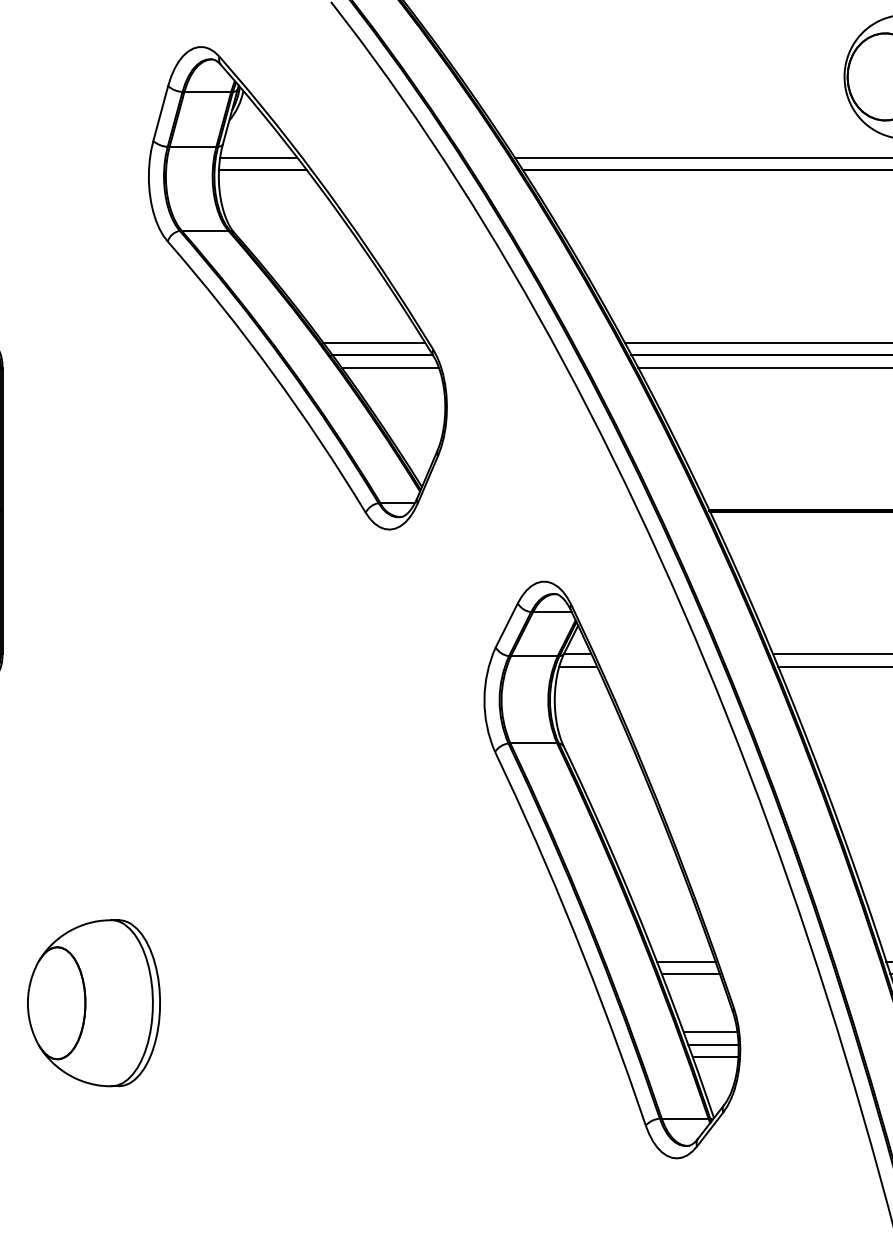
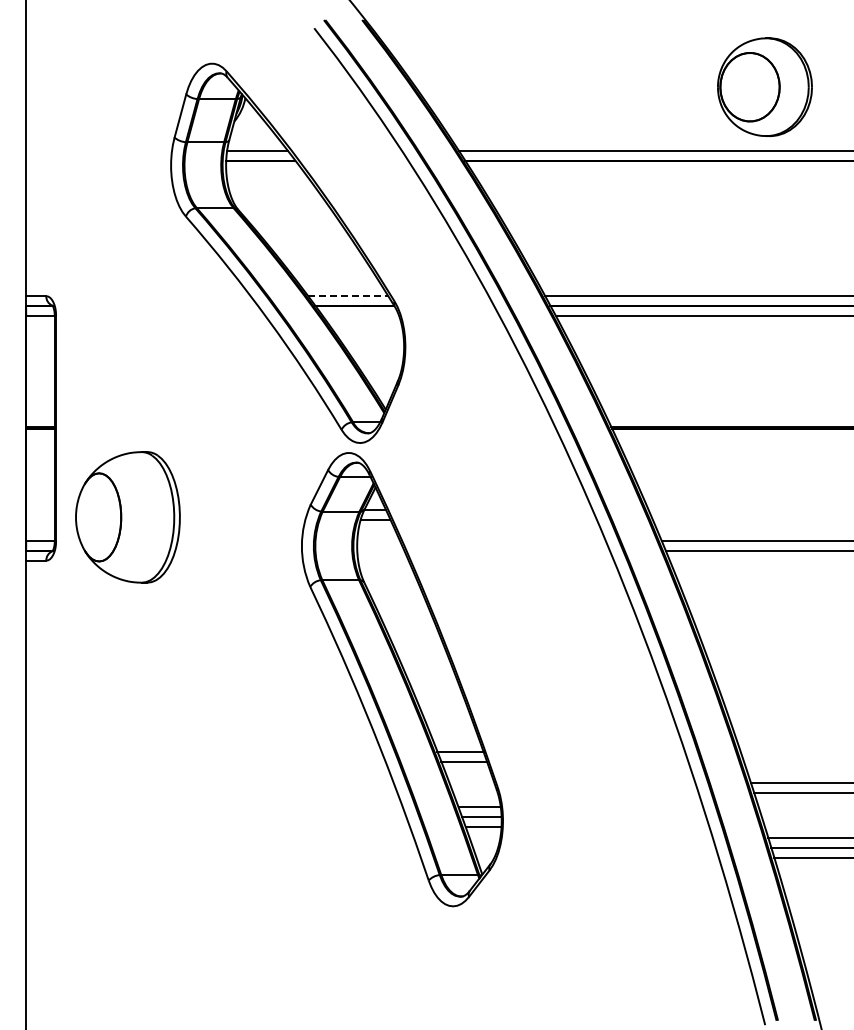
line: (374, 343) -> (348, 296), solid -> dashed
line: (389, 367) -> (360, 315), removed
part: (612, 869) -> (402, 679), moved
part: (93, 1003) -> (127, 517), moved

